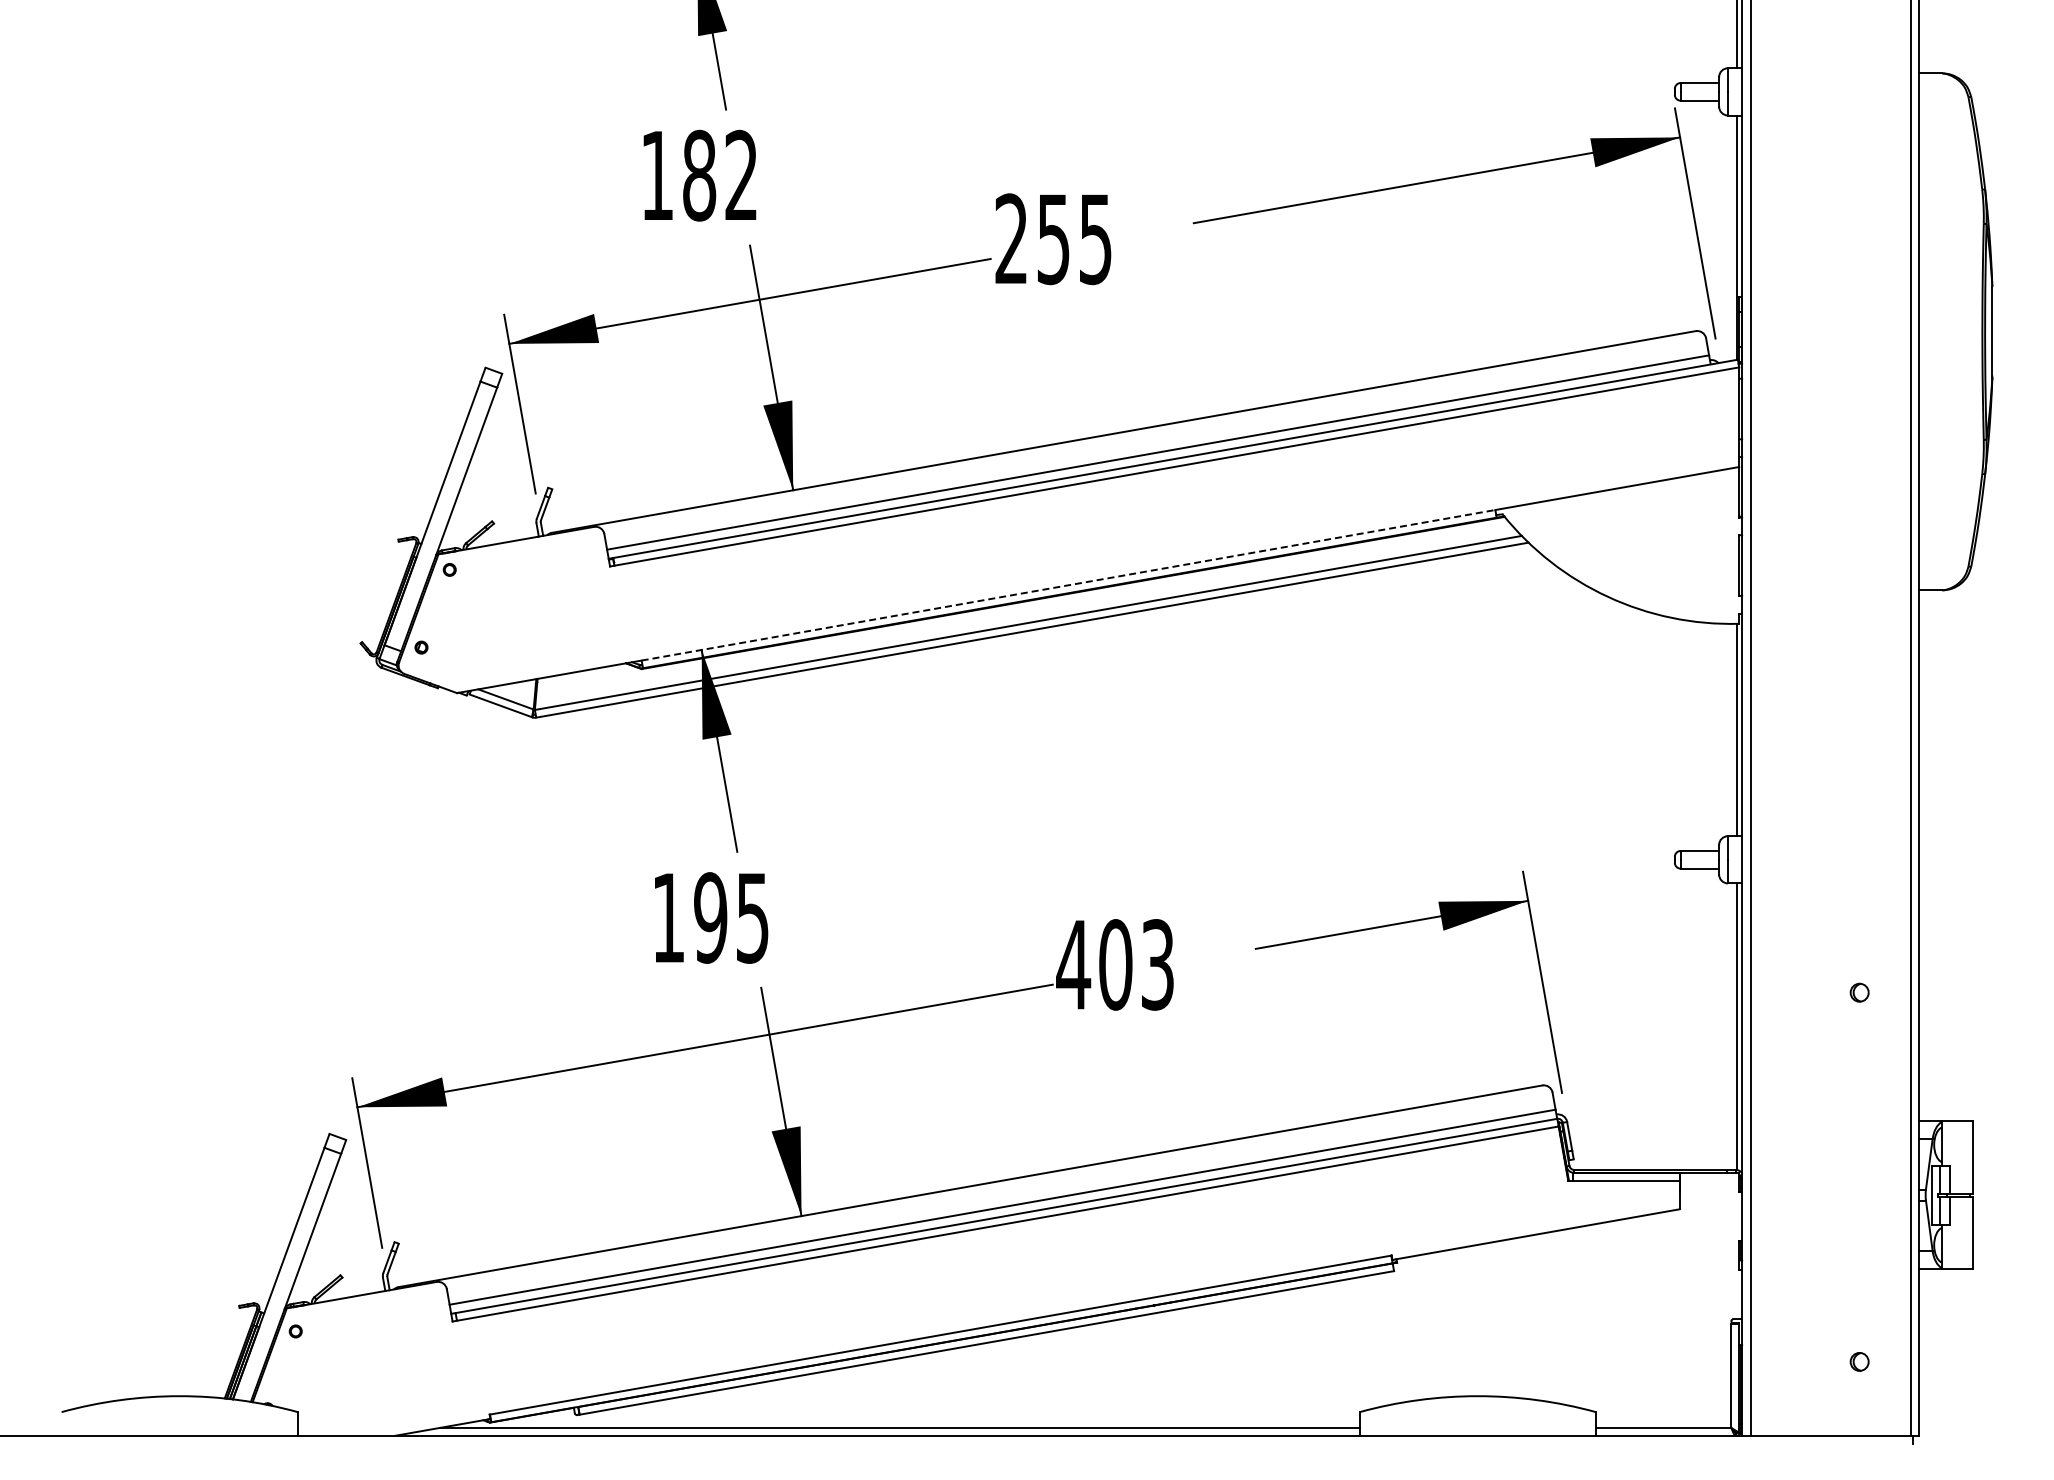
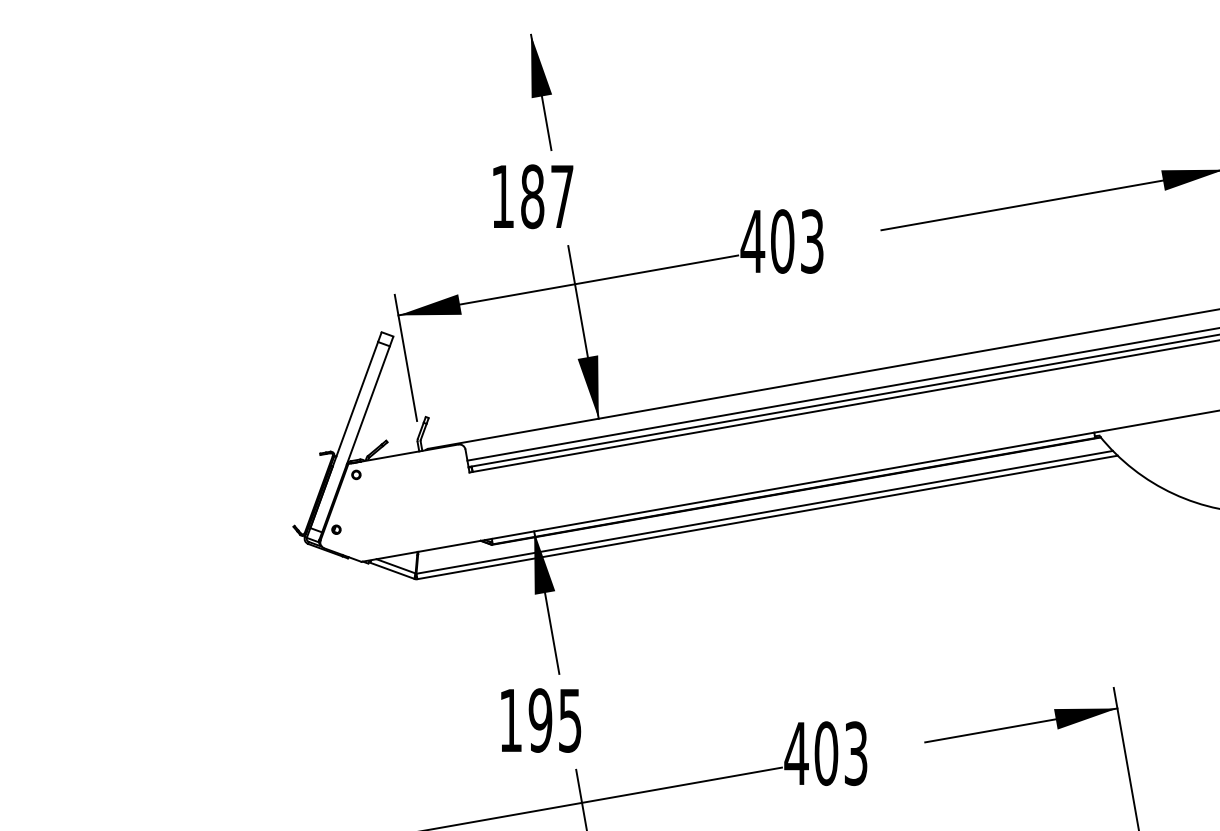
text: (741, 174) -> (562, 195), 182 -> 187
text: (1052, 239) -> (781, 241), 255 -> 403
line: (1069, 585) -> (793, 485), dashed -> solid

